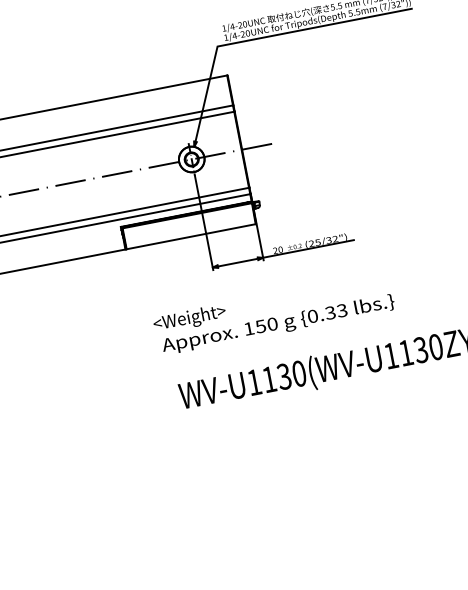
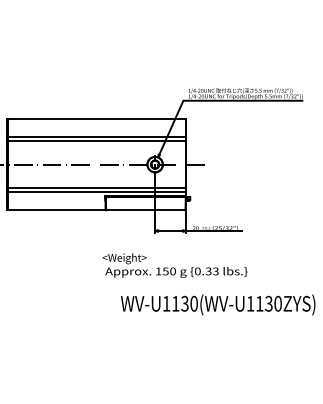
text: (273, 314) -> (174, 265), moved

